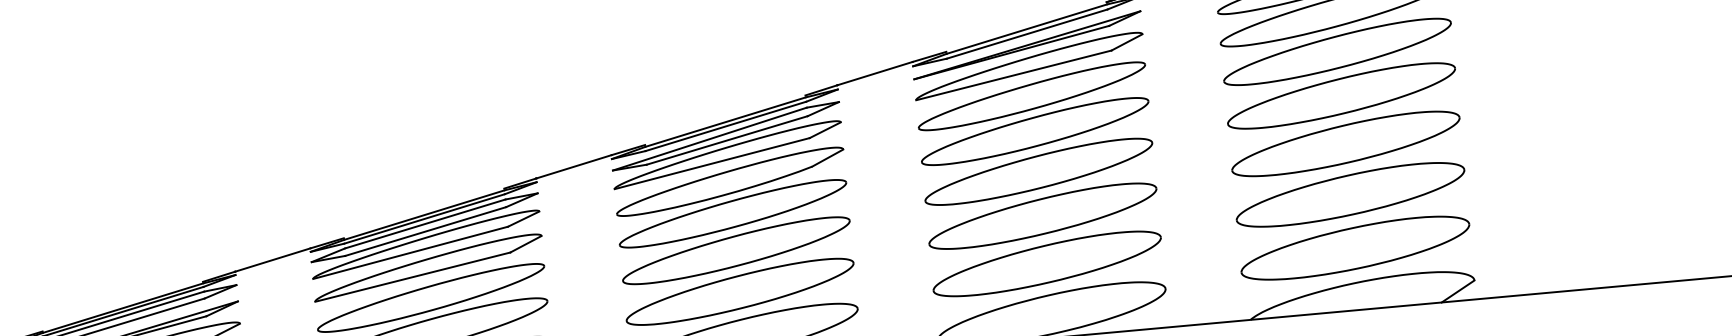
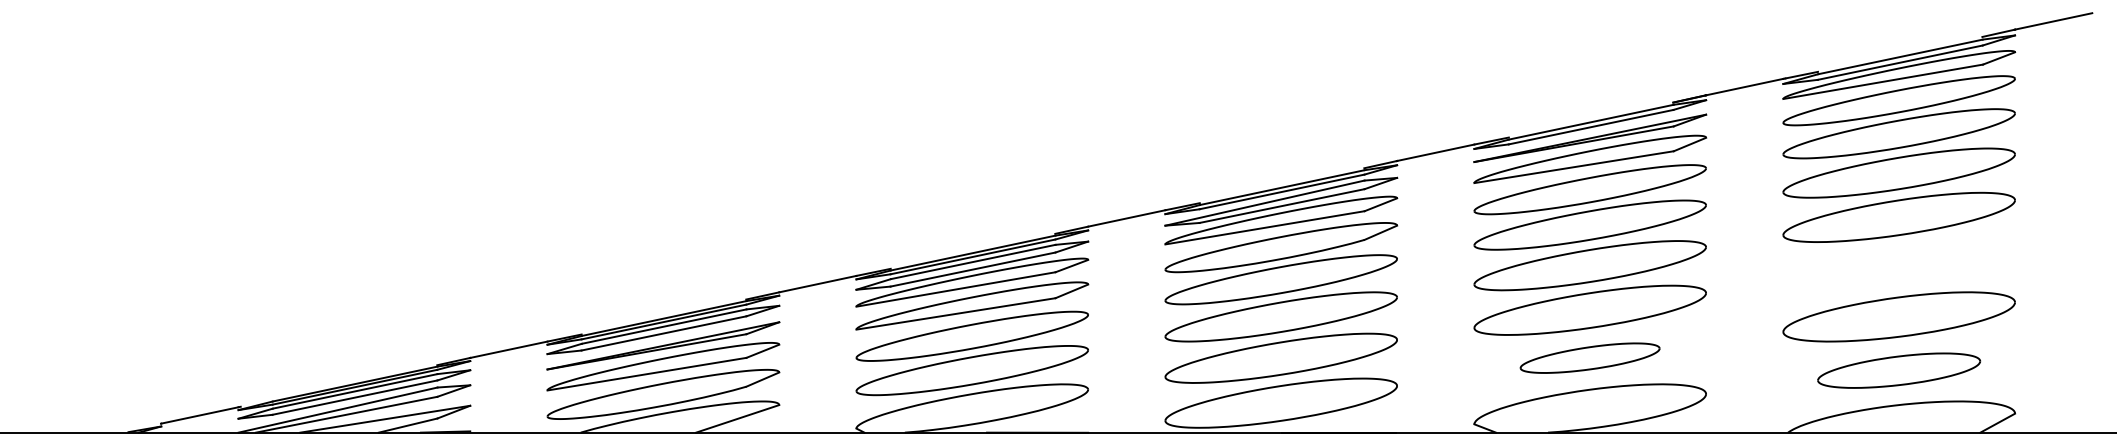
part: (1345, 143) -> (1898, 265), removed
part: (1354, 248) -> (1898, 370), size x0.7
part: (1046, 263) -> (1589, 357), size x0.6

